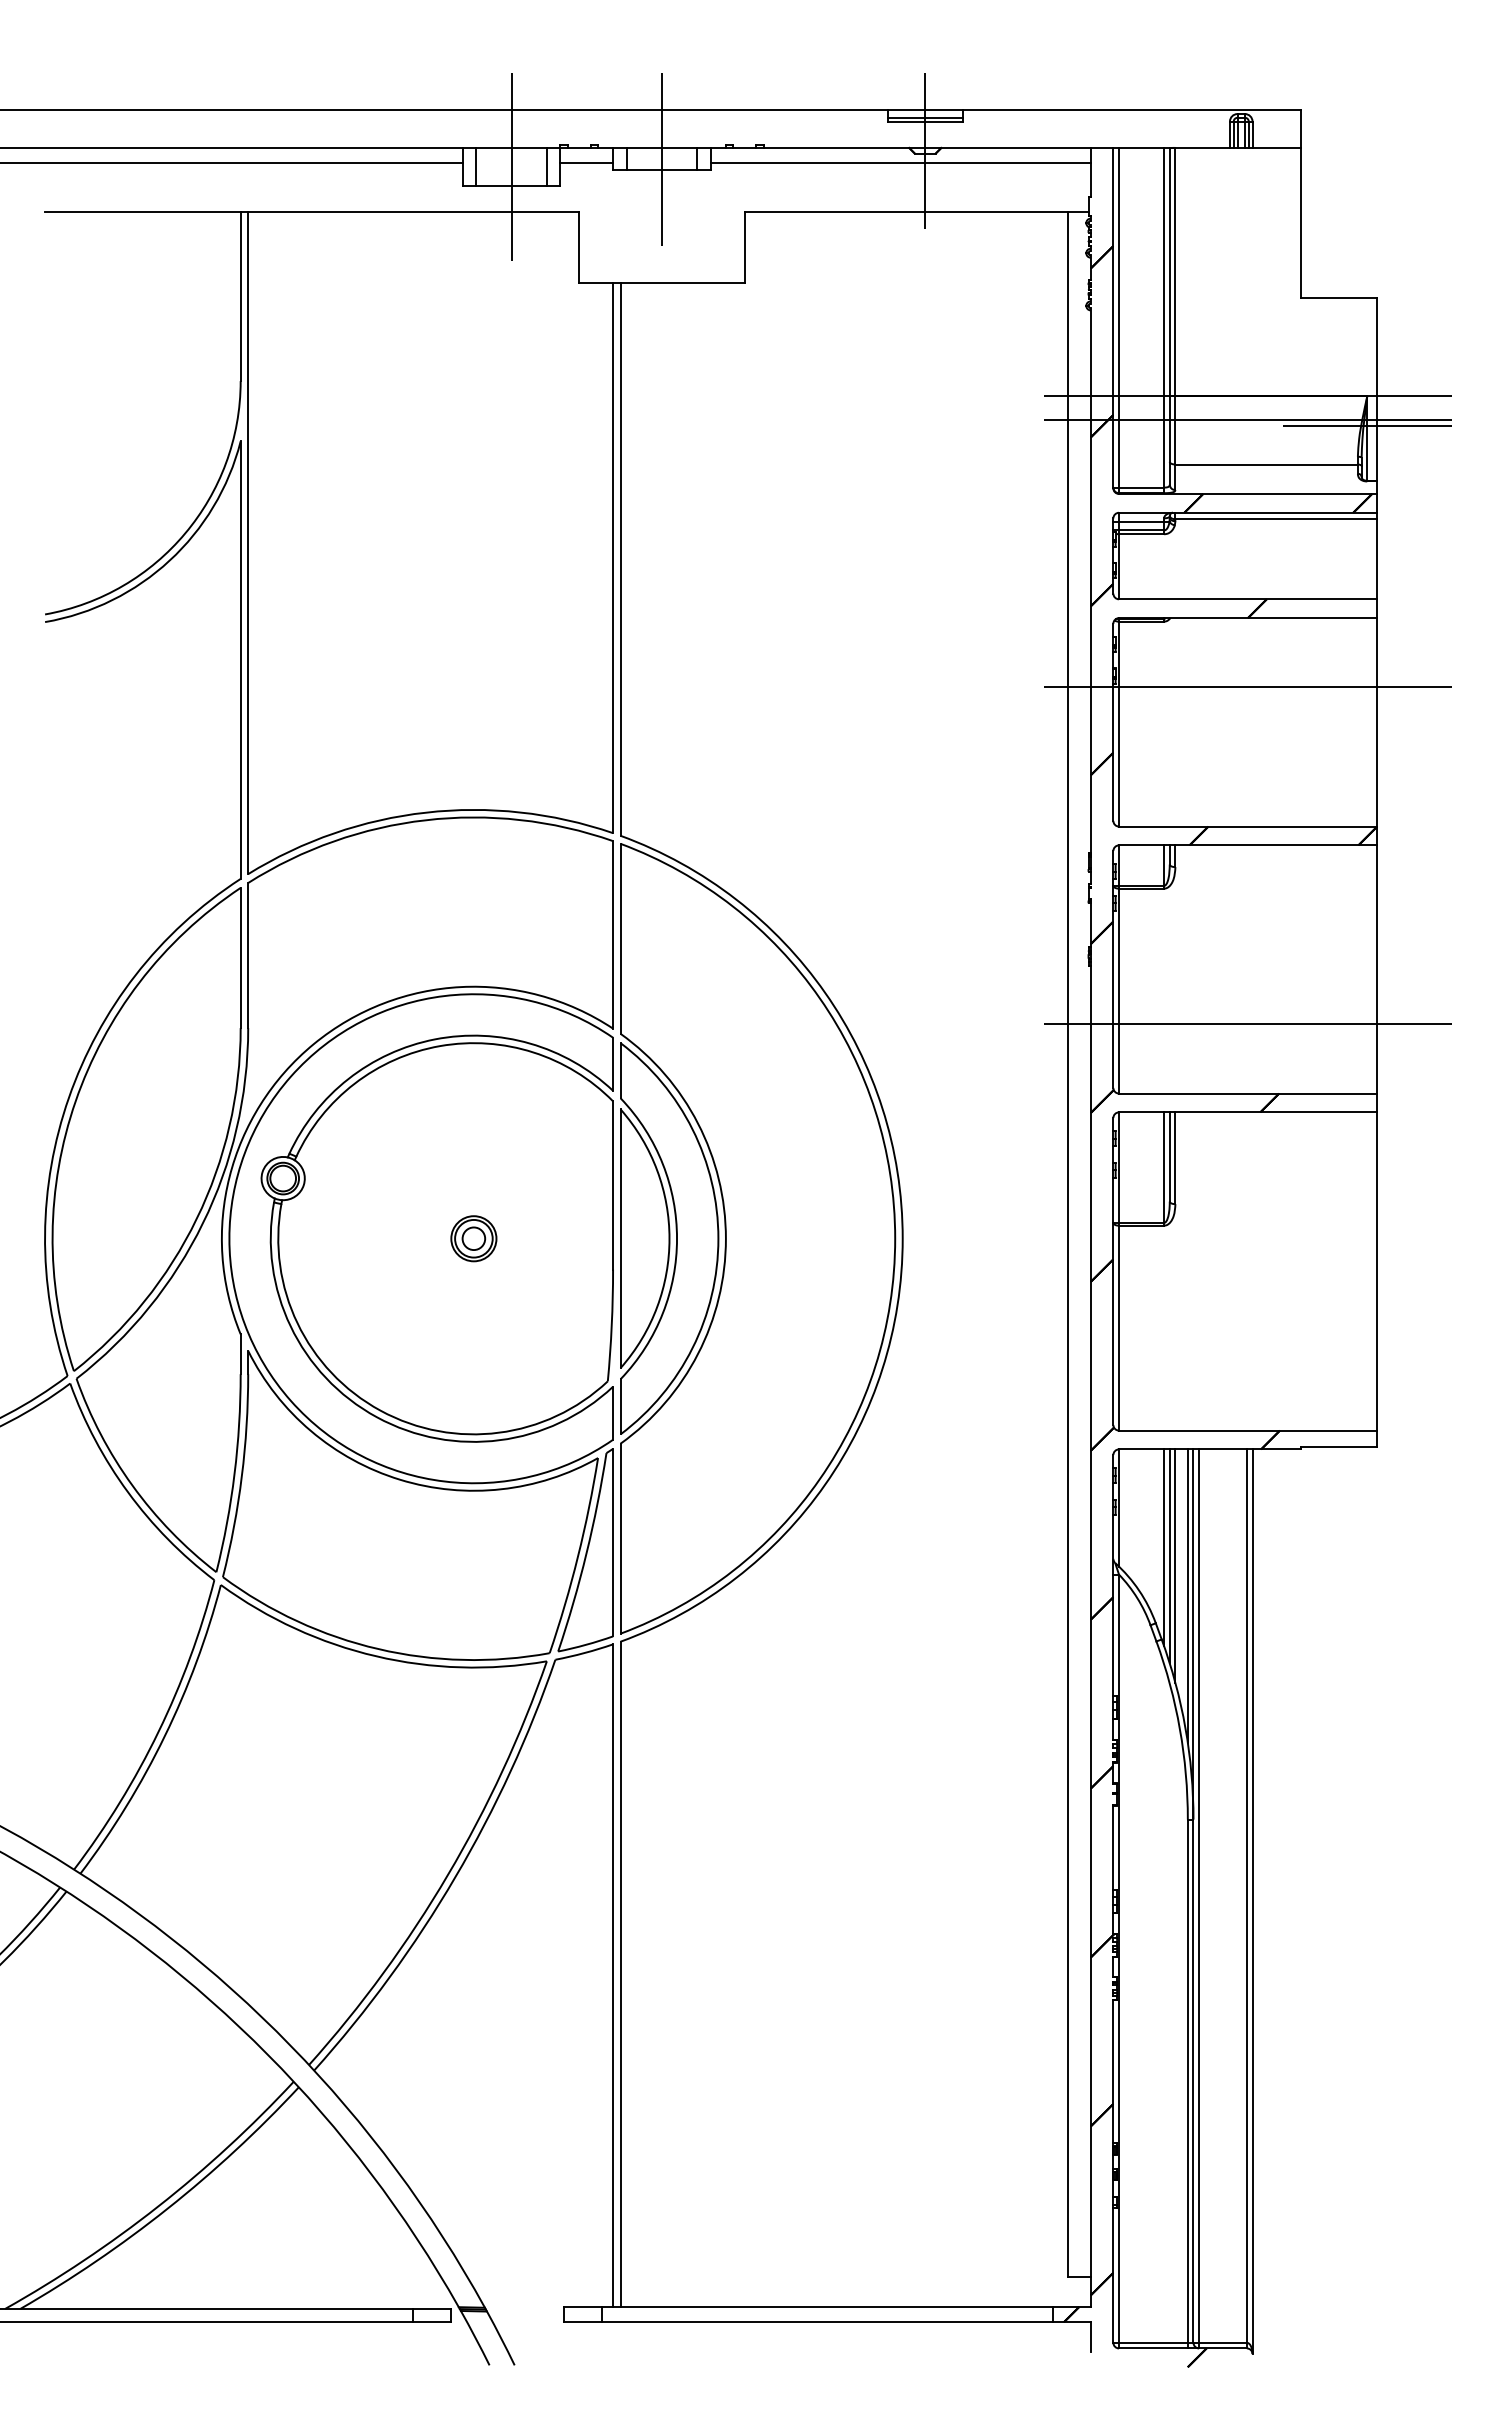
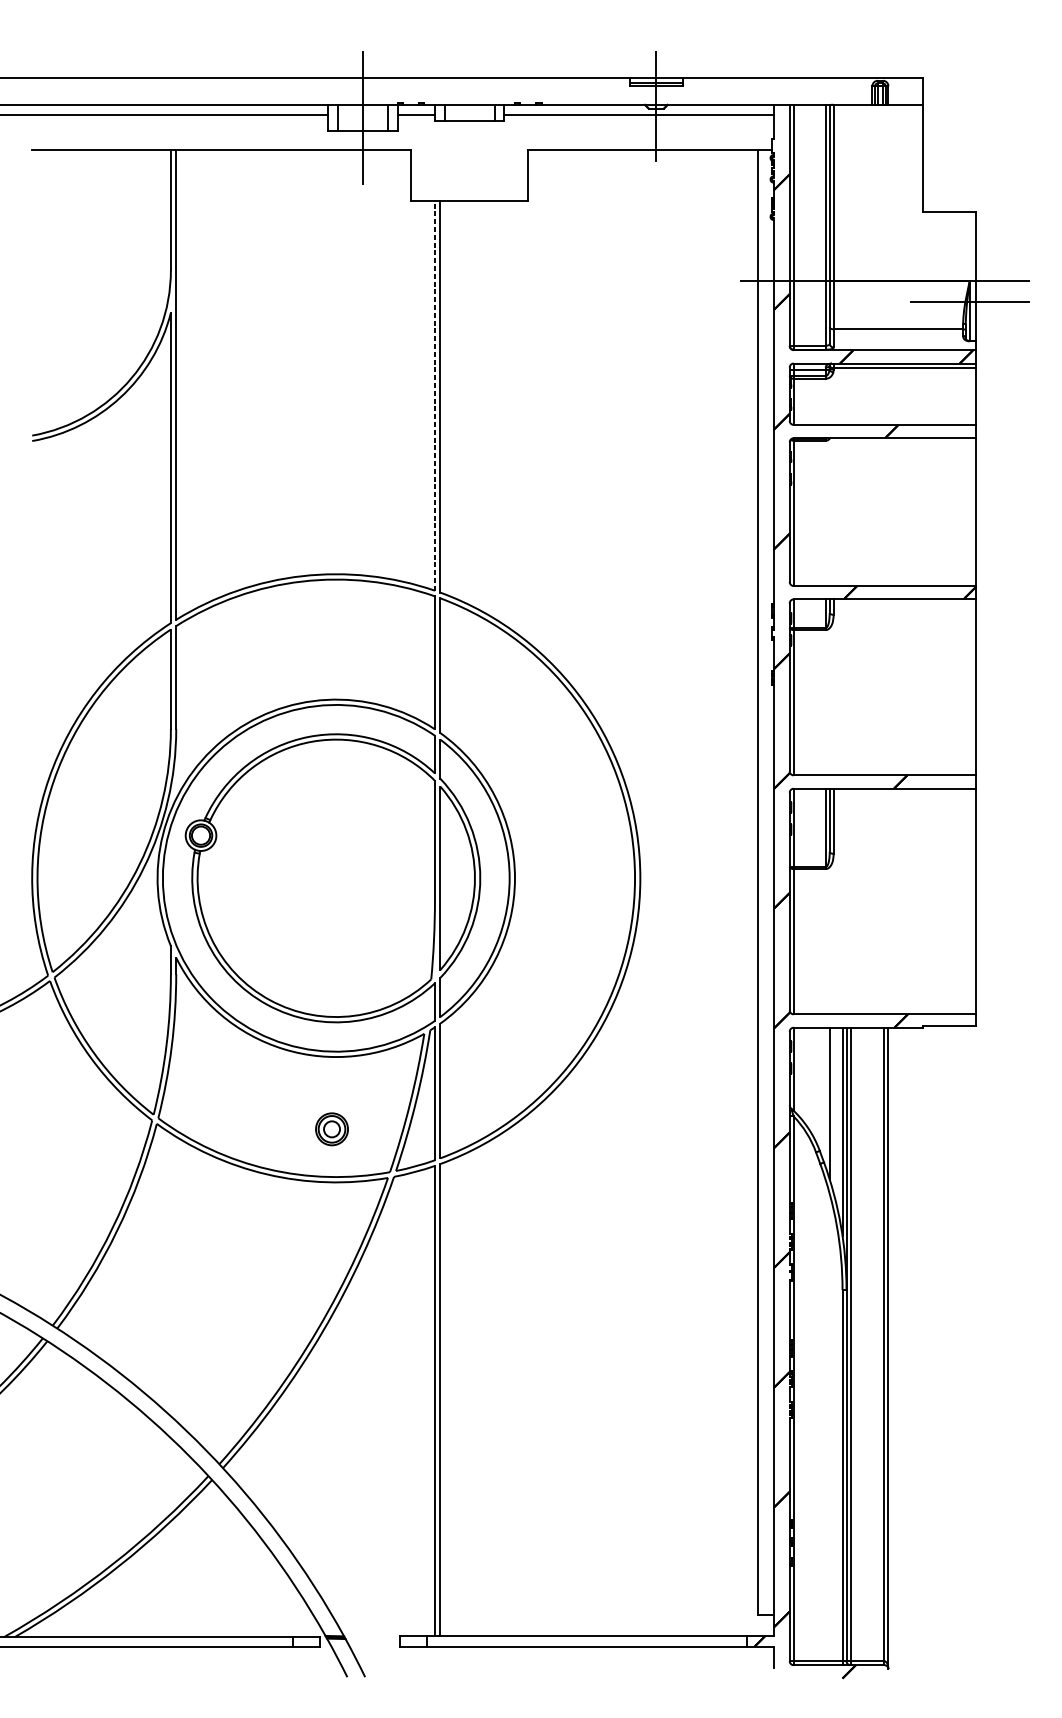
line: (661, 158) -> (469, 112), removed
line: (1247, 420) -> (884, 298), removed
line: (613, 558) -> (435, 395), solid -> dashed
line: (1247, 687) -> (884, 487), removed
line: (1247, 1024) -> (884, 726), removed
part: (473, 1238) -> (331, 1129), moved
line: (1164, 1547) -> (825, 1097), removed
line: (1175, 1565) -> (833, 1110), removed

